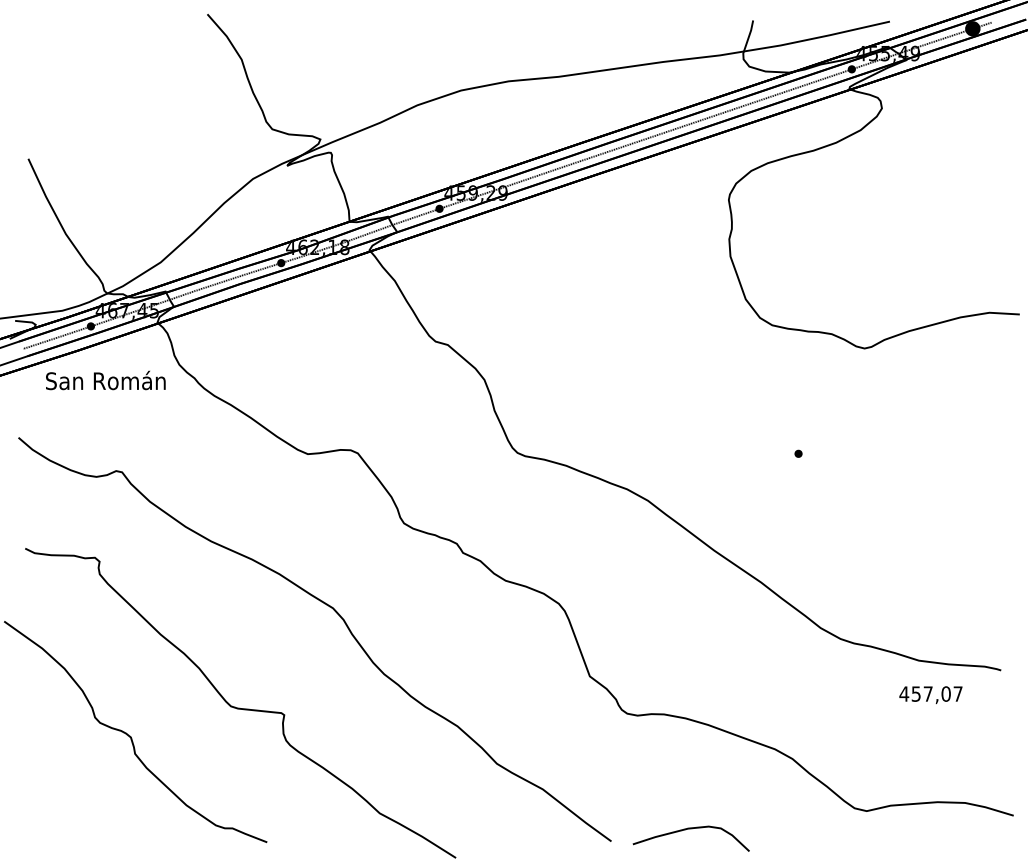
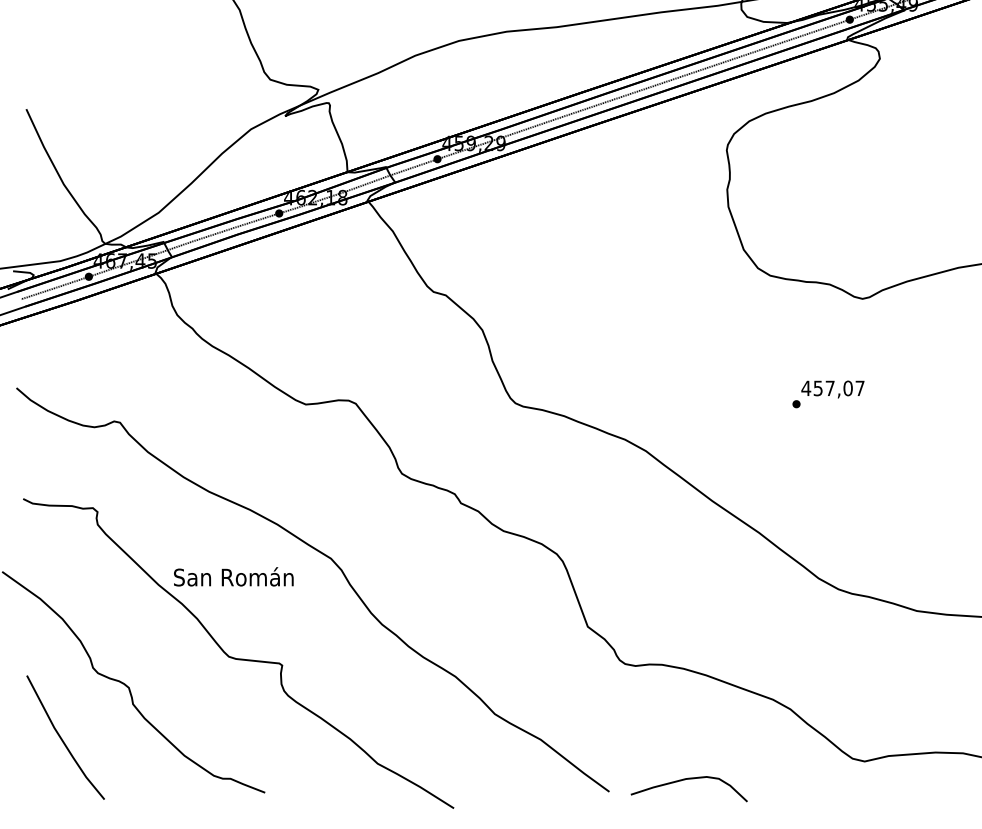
text: (105, 380) -> (233, 576), moved
text: (930, 694) -> (832, 388), moved
curve: (65, 789) -> (63, 739), added

